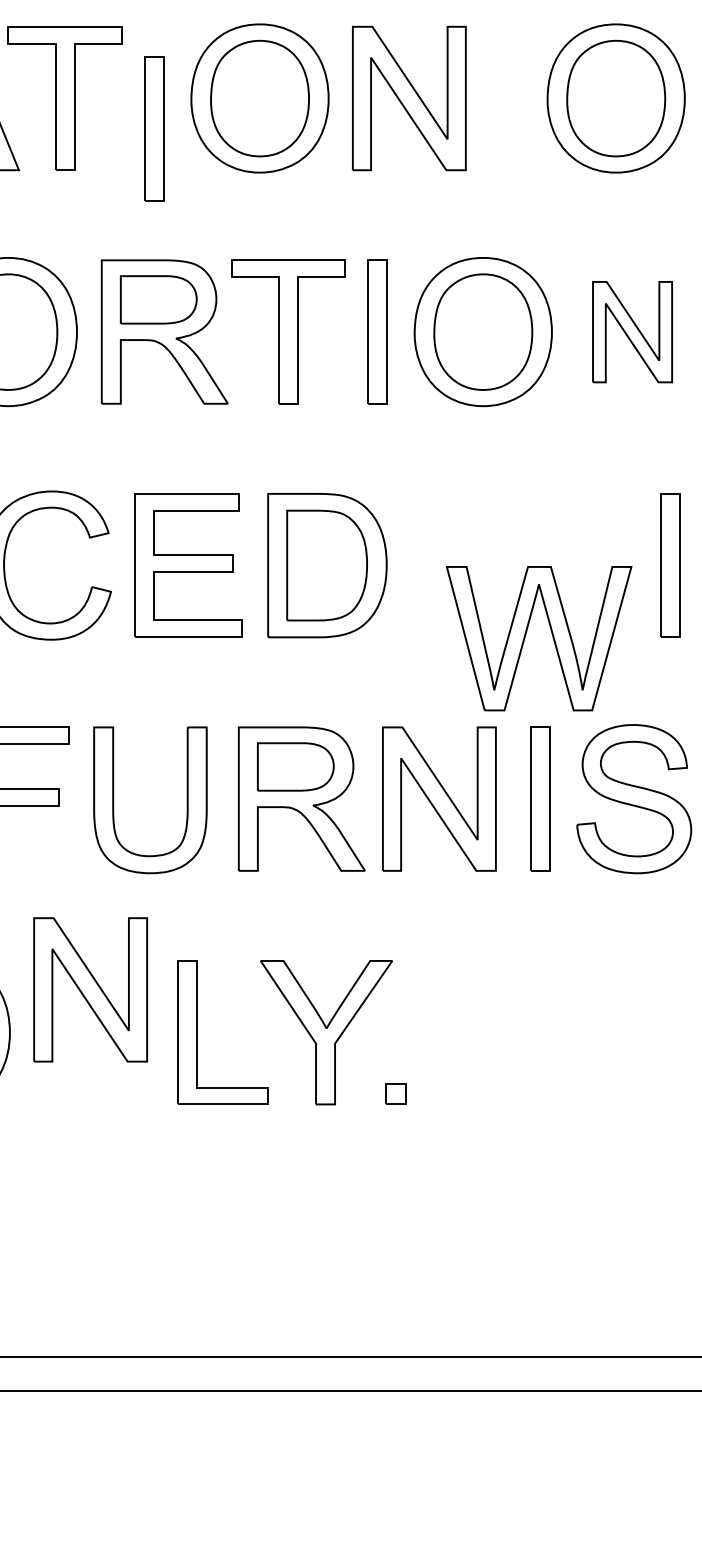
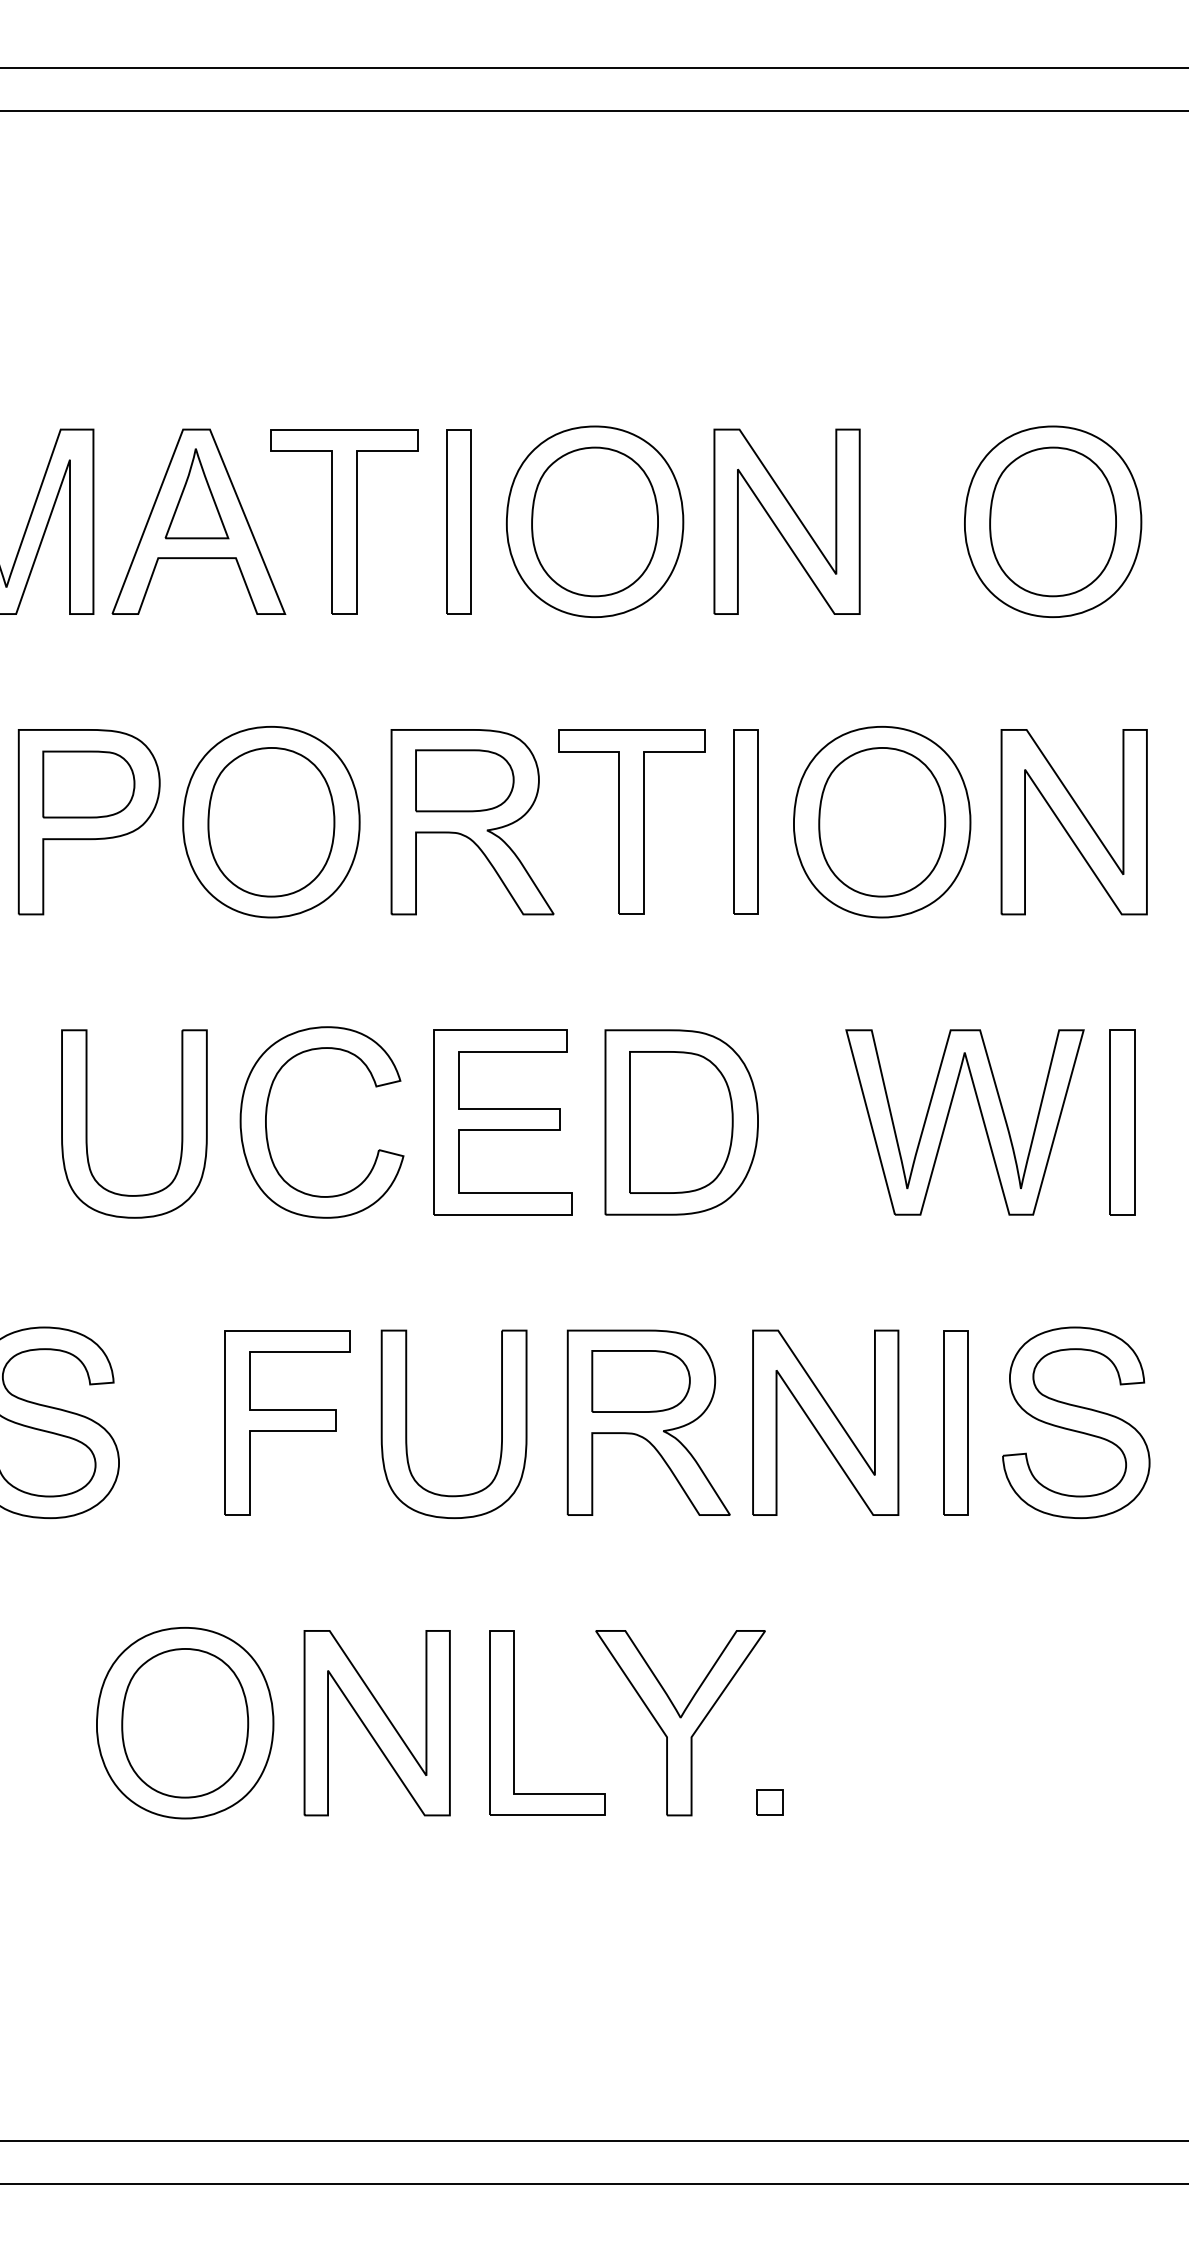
part: (153, 128) -> (458, 521), moved
part: (632, 332) -> (1073, 822), size x1.43
part: (526, 634) -> (948, 1117), moved
part: (90, 990) -> (376, 1723), moved

